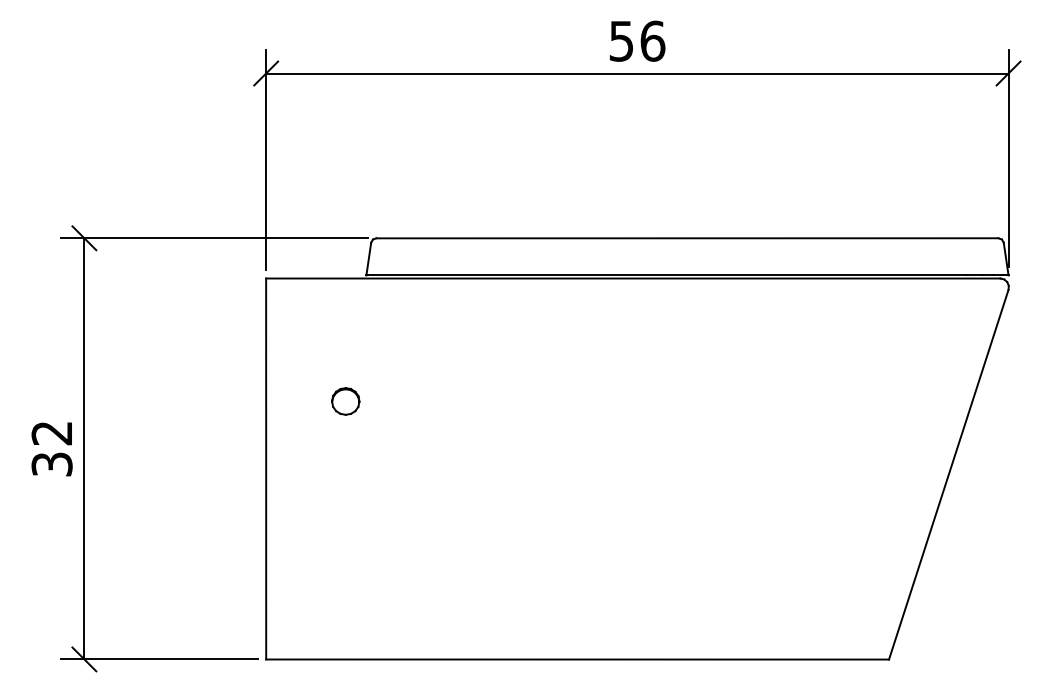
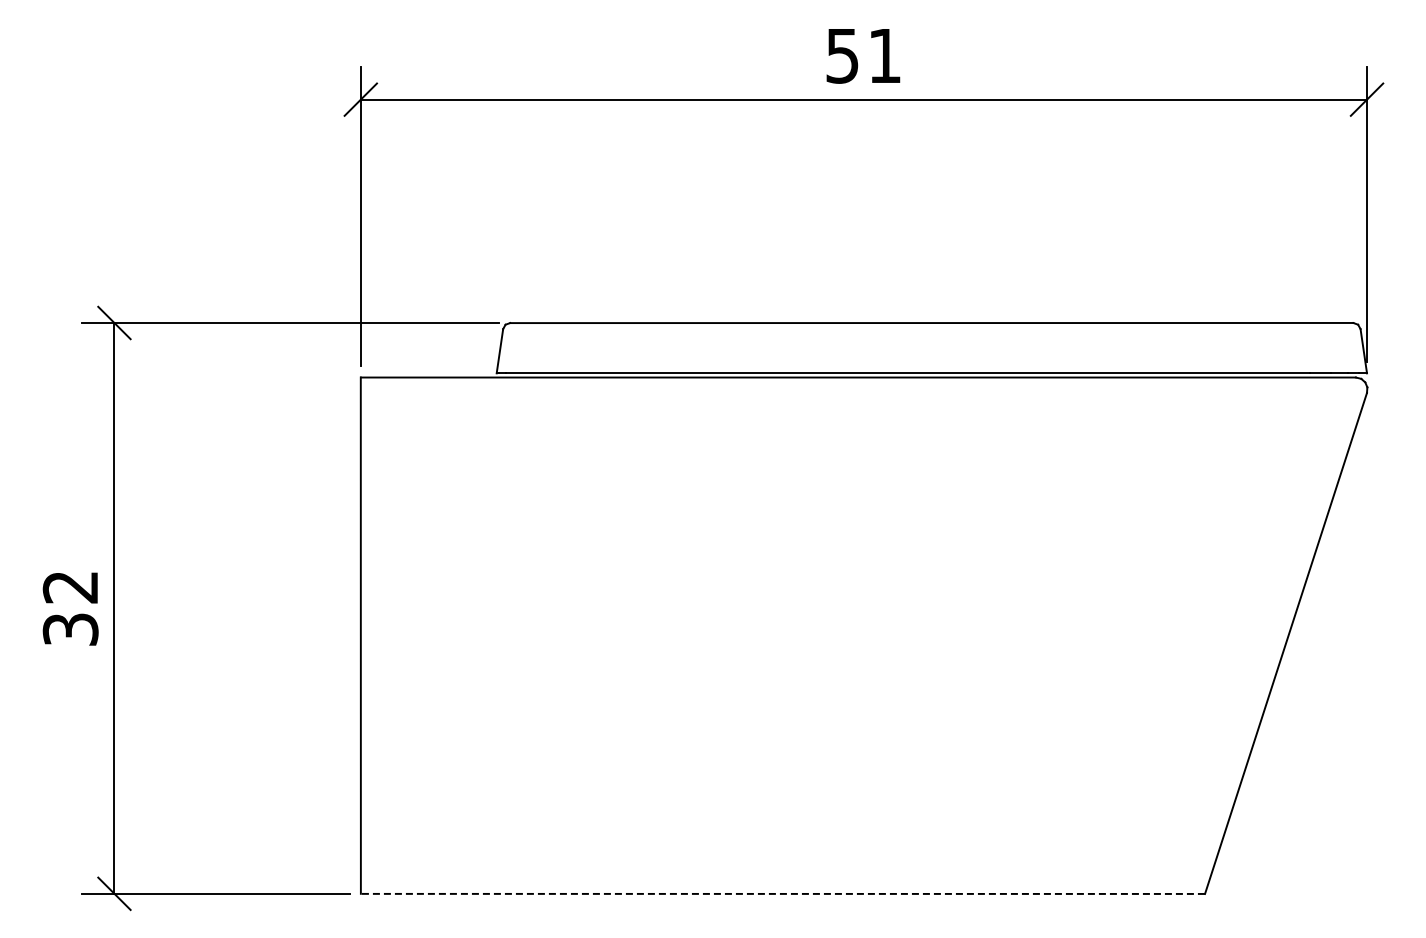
text: (653, 40) -> (885, 55), 56 -> 51
part: (345, 401) -> (468, 544), removed
line: (577, 659) -> (782, 893), solid -> dashed

